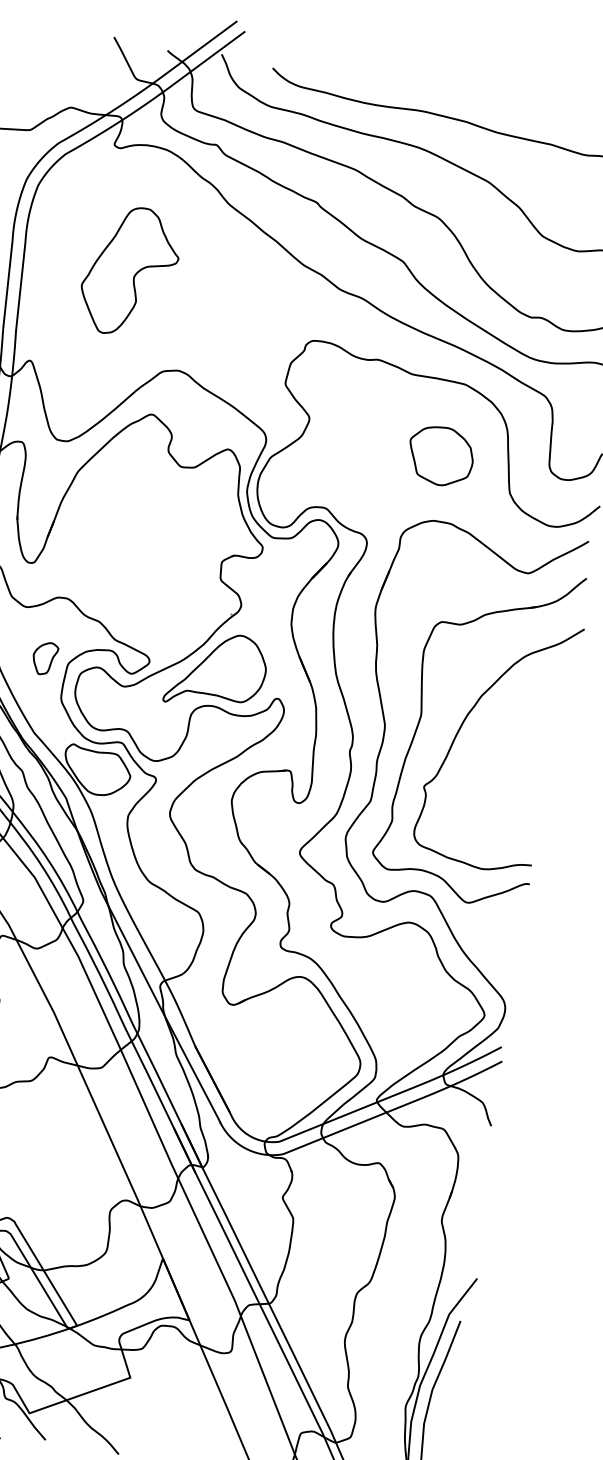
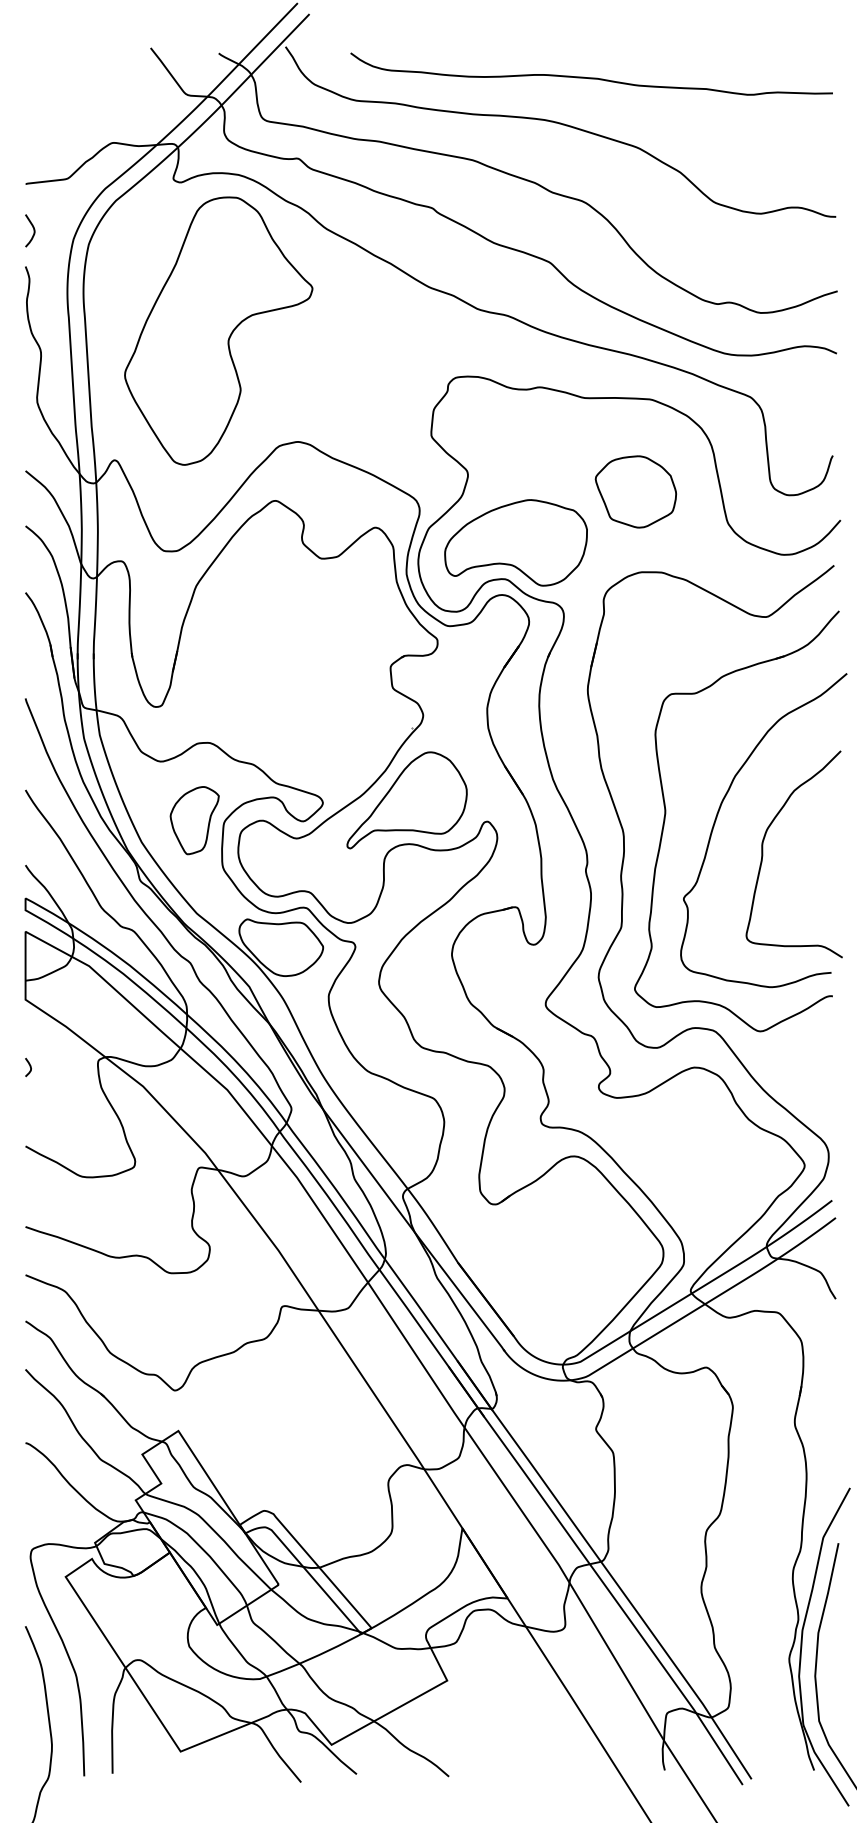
part: (130, 271) -> (218, 330), size x1.67
part: (338, 480) -> (515, 542), added
part: (44, 658) -> (194, 820), size x1.67
curve: (493, 762) -> (763, 854), added

